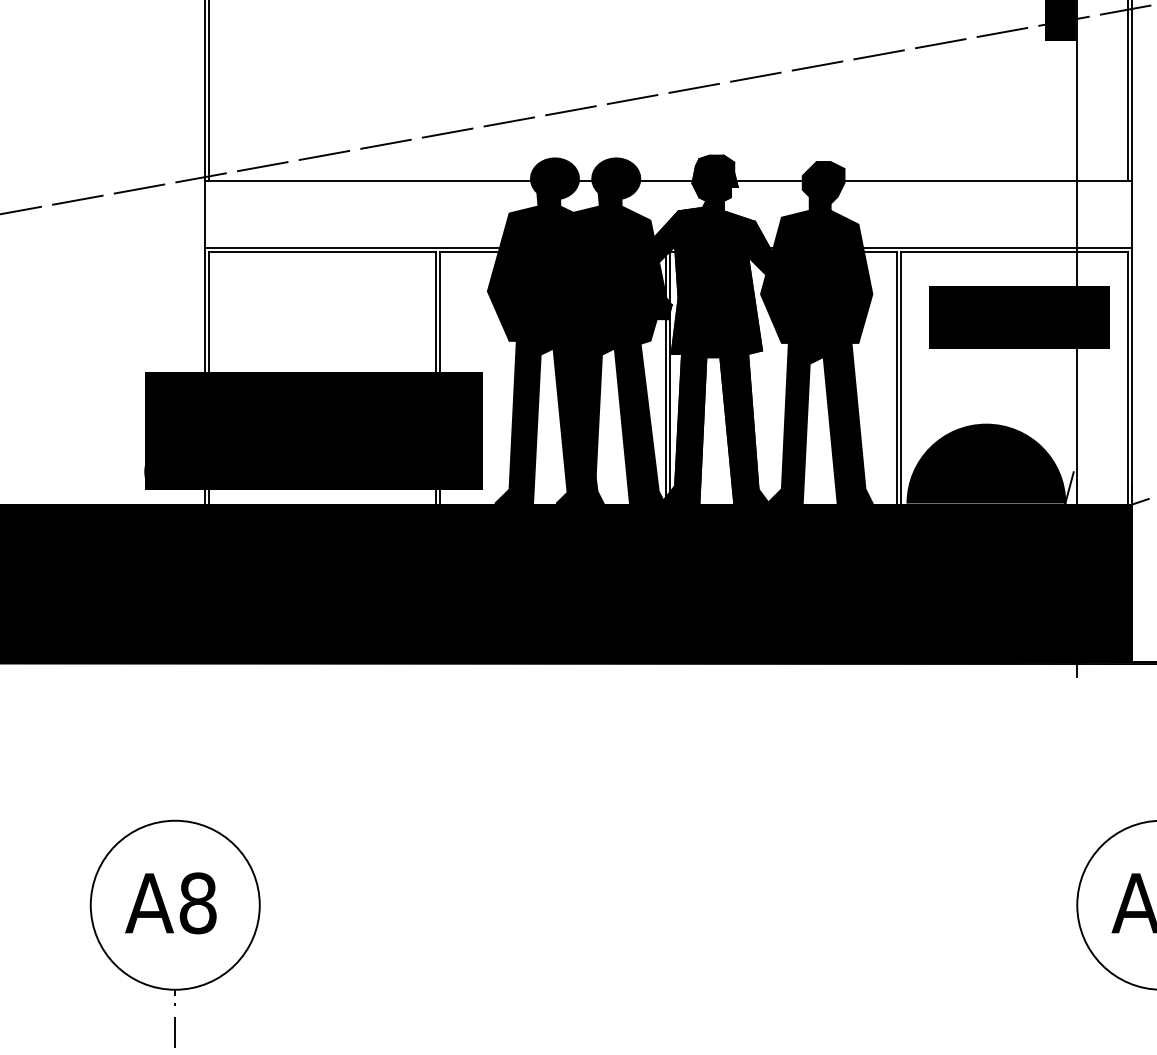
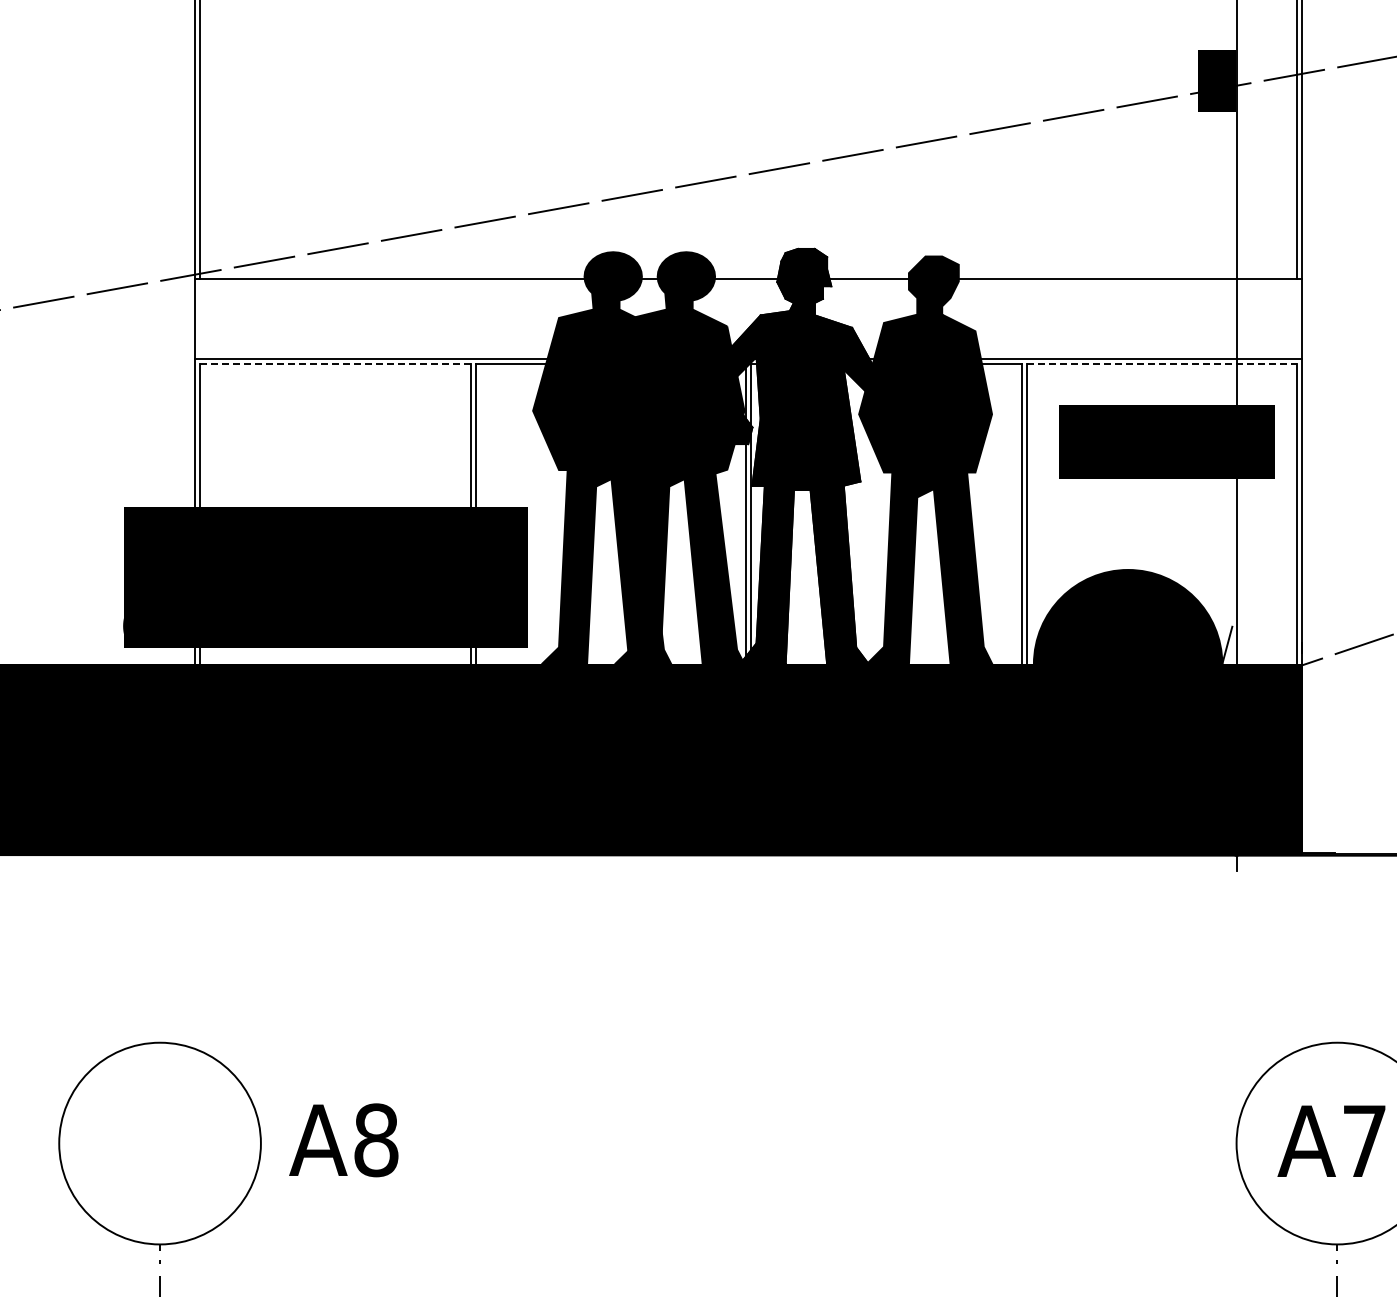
line: (322, 252) -> (335, 364), solid -> dashed
line: (1015, 252) -> (1162, 364), solid -> dashed
text: (170, 903) -> (343, 1140), moved

